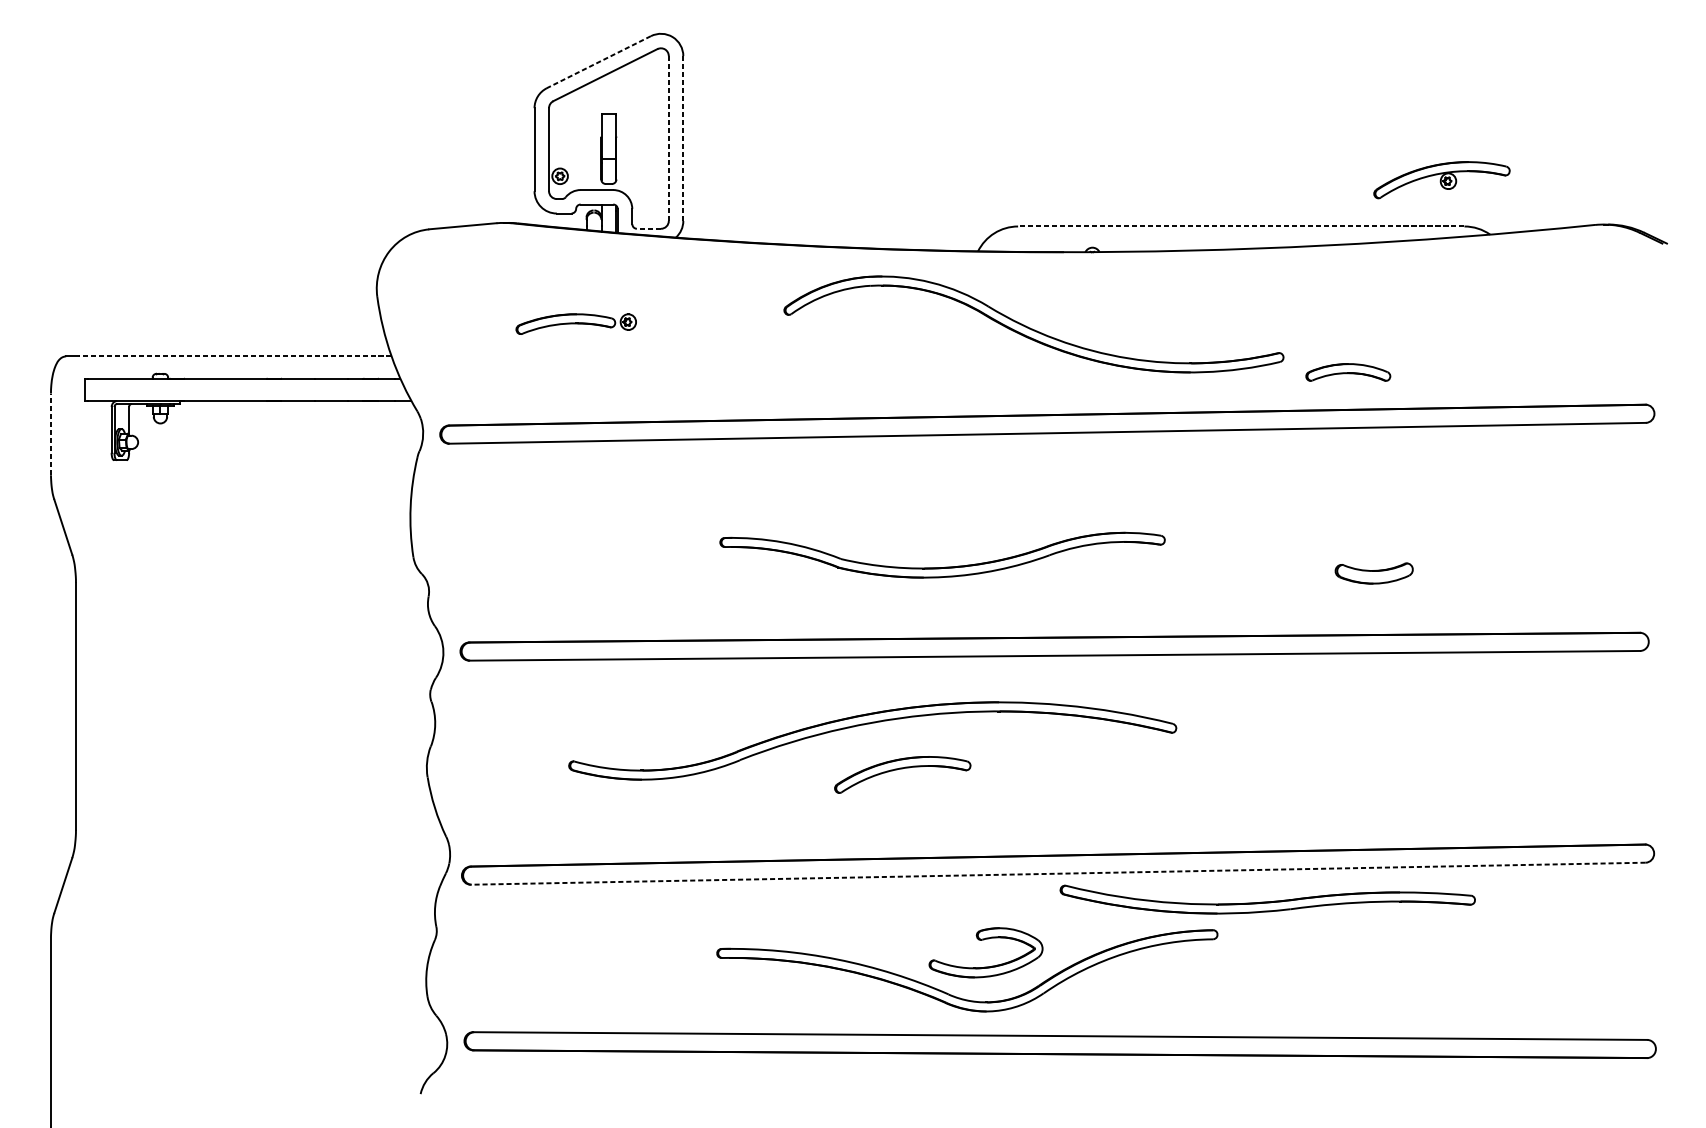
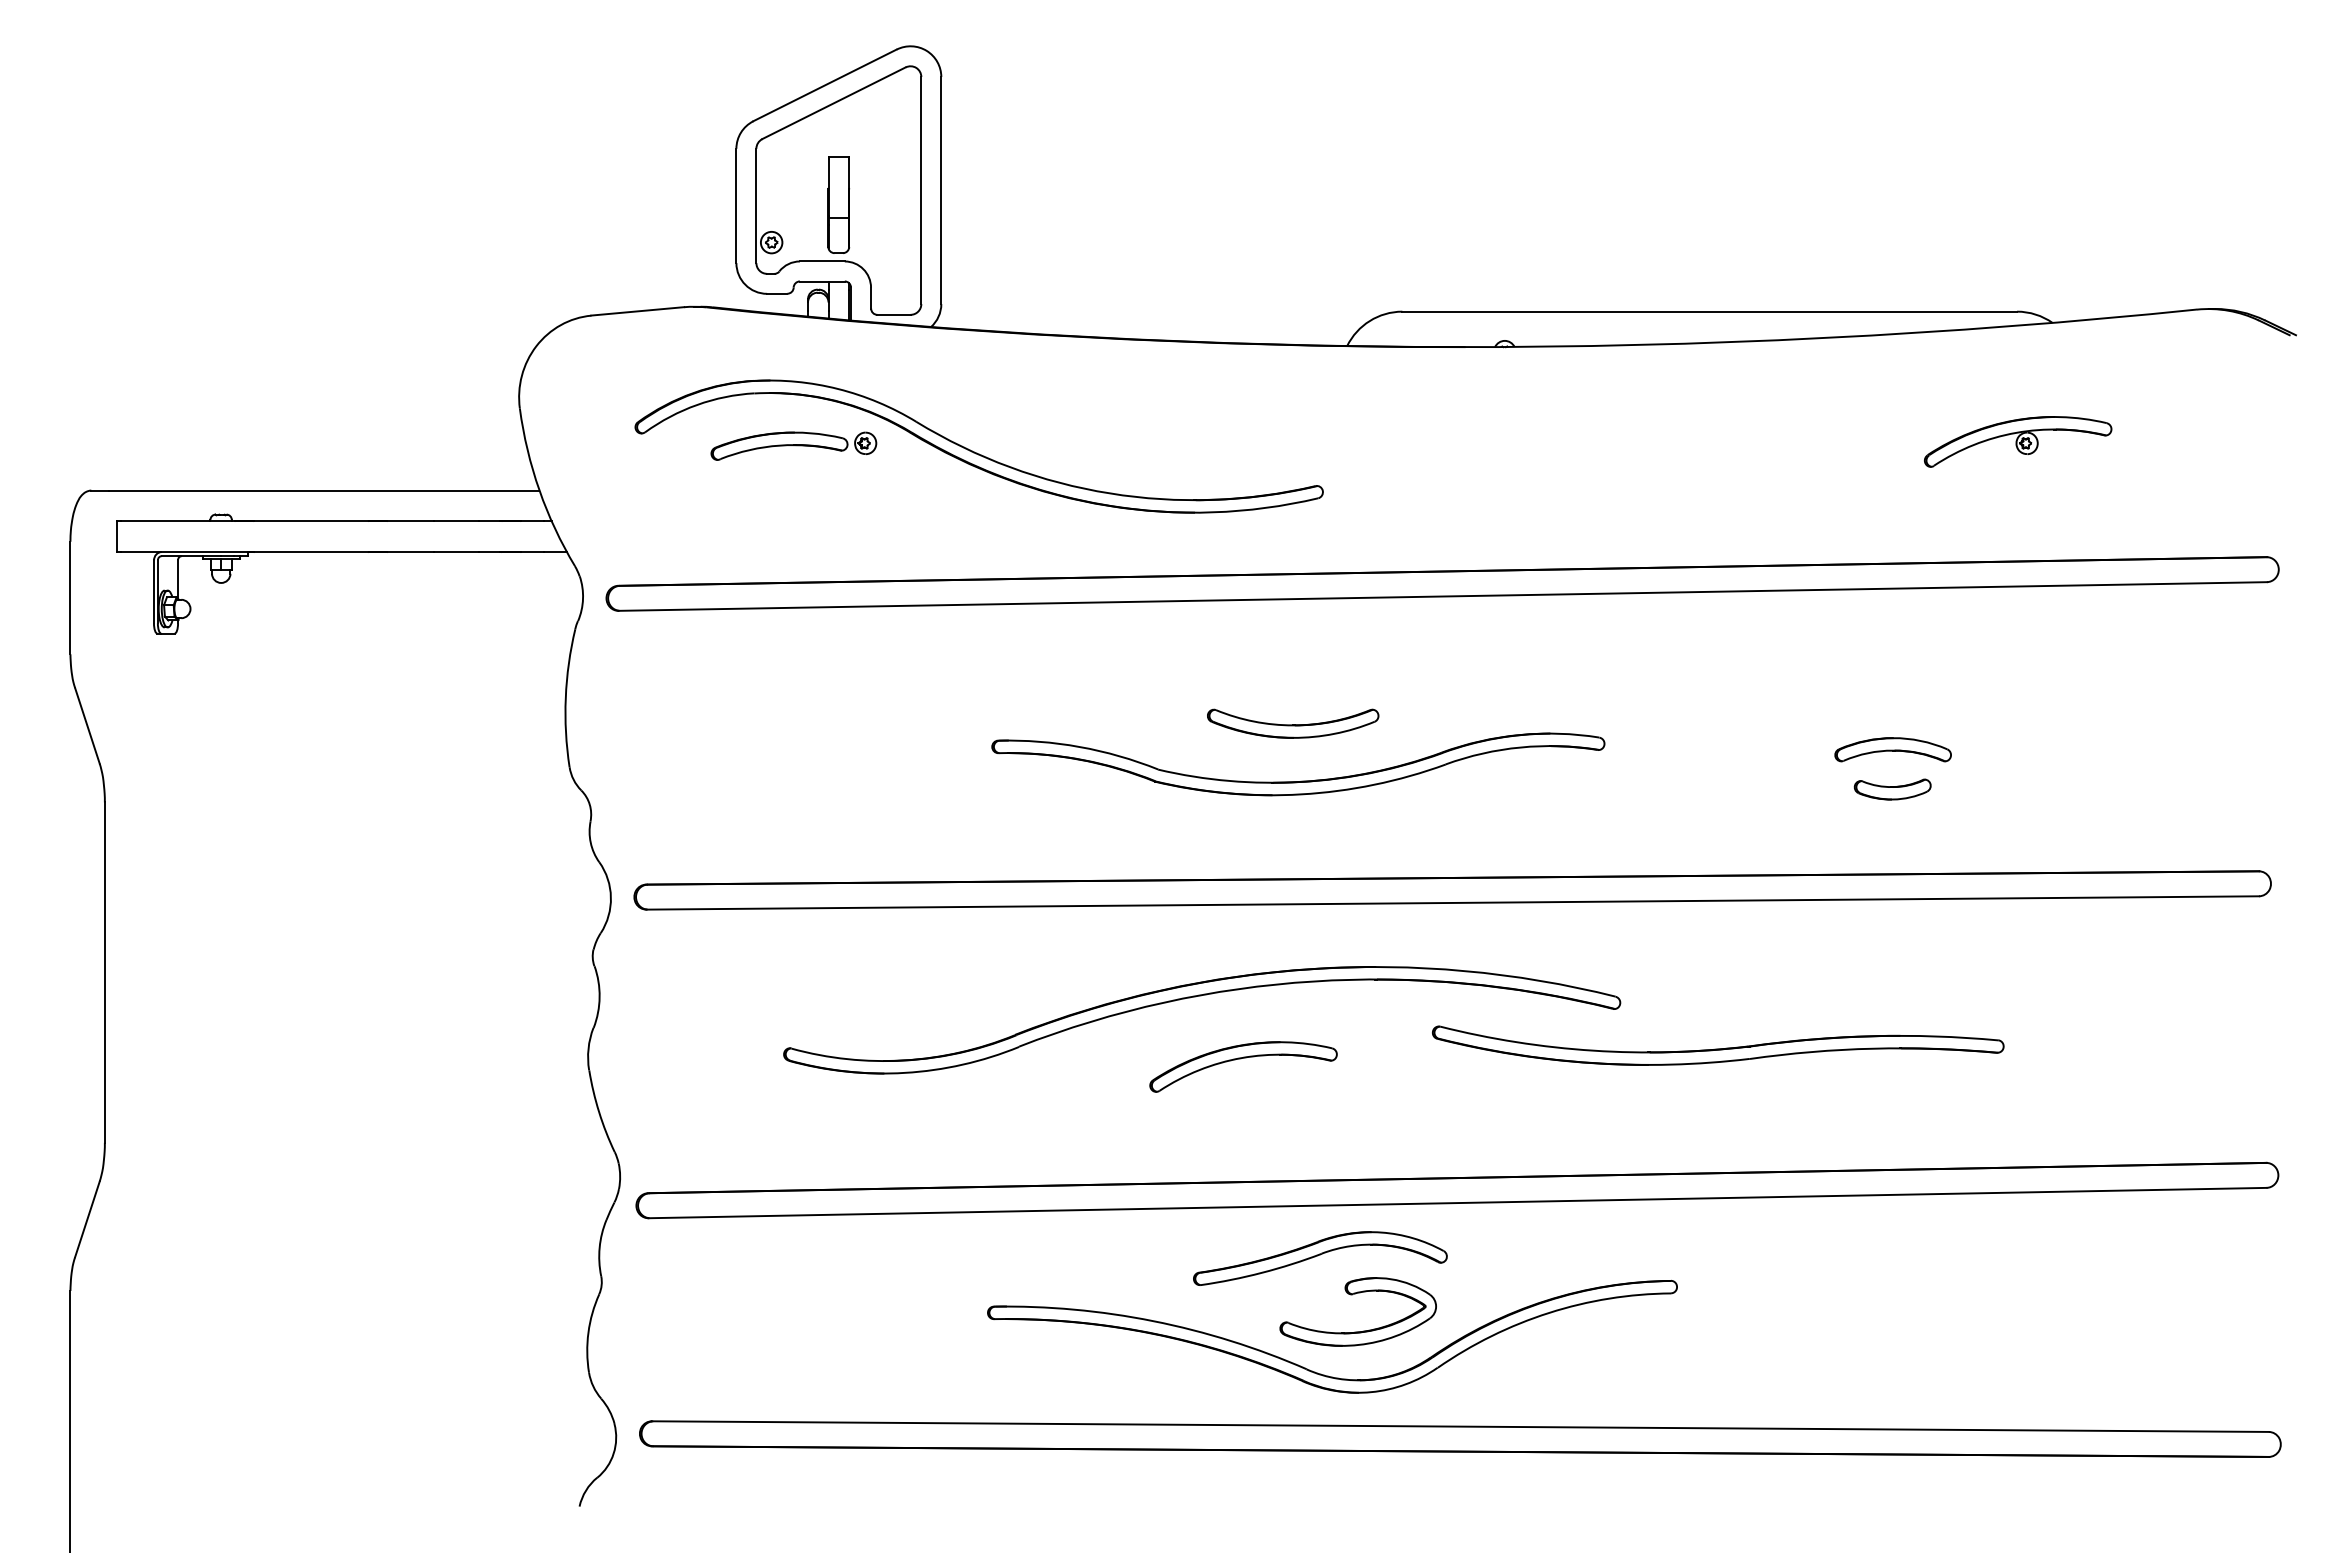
line: (598, 62) -> (824, 85), dashed -> solid
line: (668, 138) -> (921, 190), dashed -> solid
line: (683, 138) -> (941, 190), dashed -> solid
part: (1442, 179) -> (2018, 441), moved
line: (1241, 226) -> (1709, 311), dashed -> solid
line: (648, 228) -> (893, 314), dashed -> solid
part: (1032, 328) -> (977, 452), moved
line: (234, 356) -> (323, 490), dashed -> solid
part: (1347, 372) -> (1892, 749), moved
line: (51, 434) -> (70, 597), dashed -> solid
part: (939, 525) -> (1293, 723), added
part: (1373, 573) -> (1892, 789), size x0.71
line: (1058, 874) -> (1457, 1203), dashed -> solid
part: (1267, 899) -> (1718, 1045), moved
part: (958, 913) -> (1320, 1258), added

